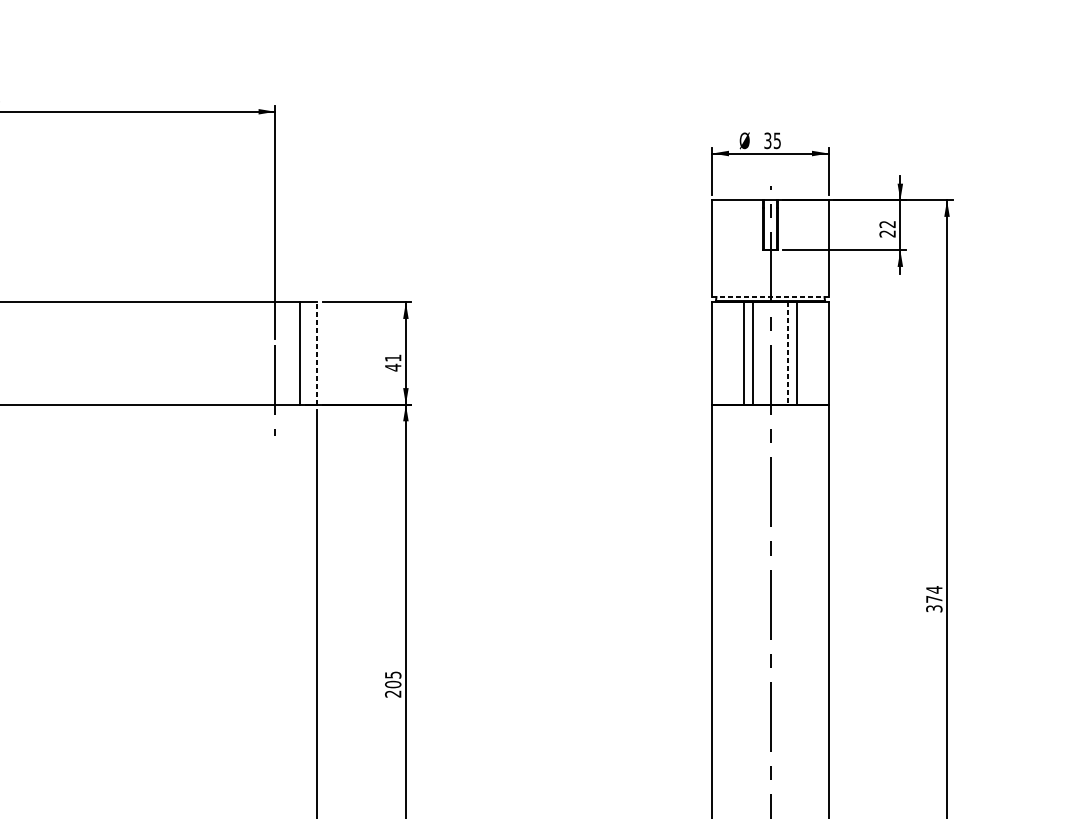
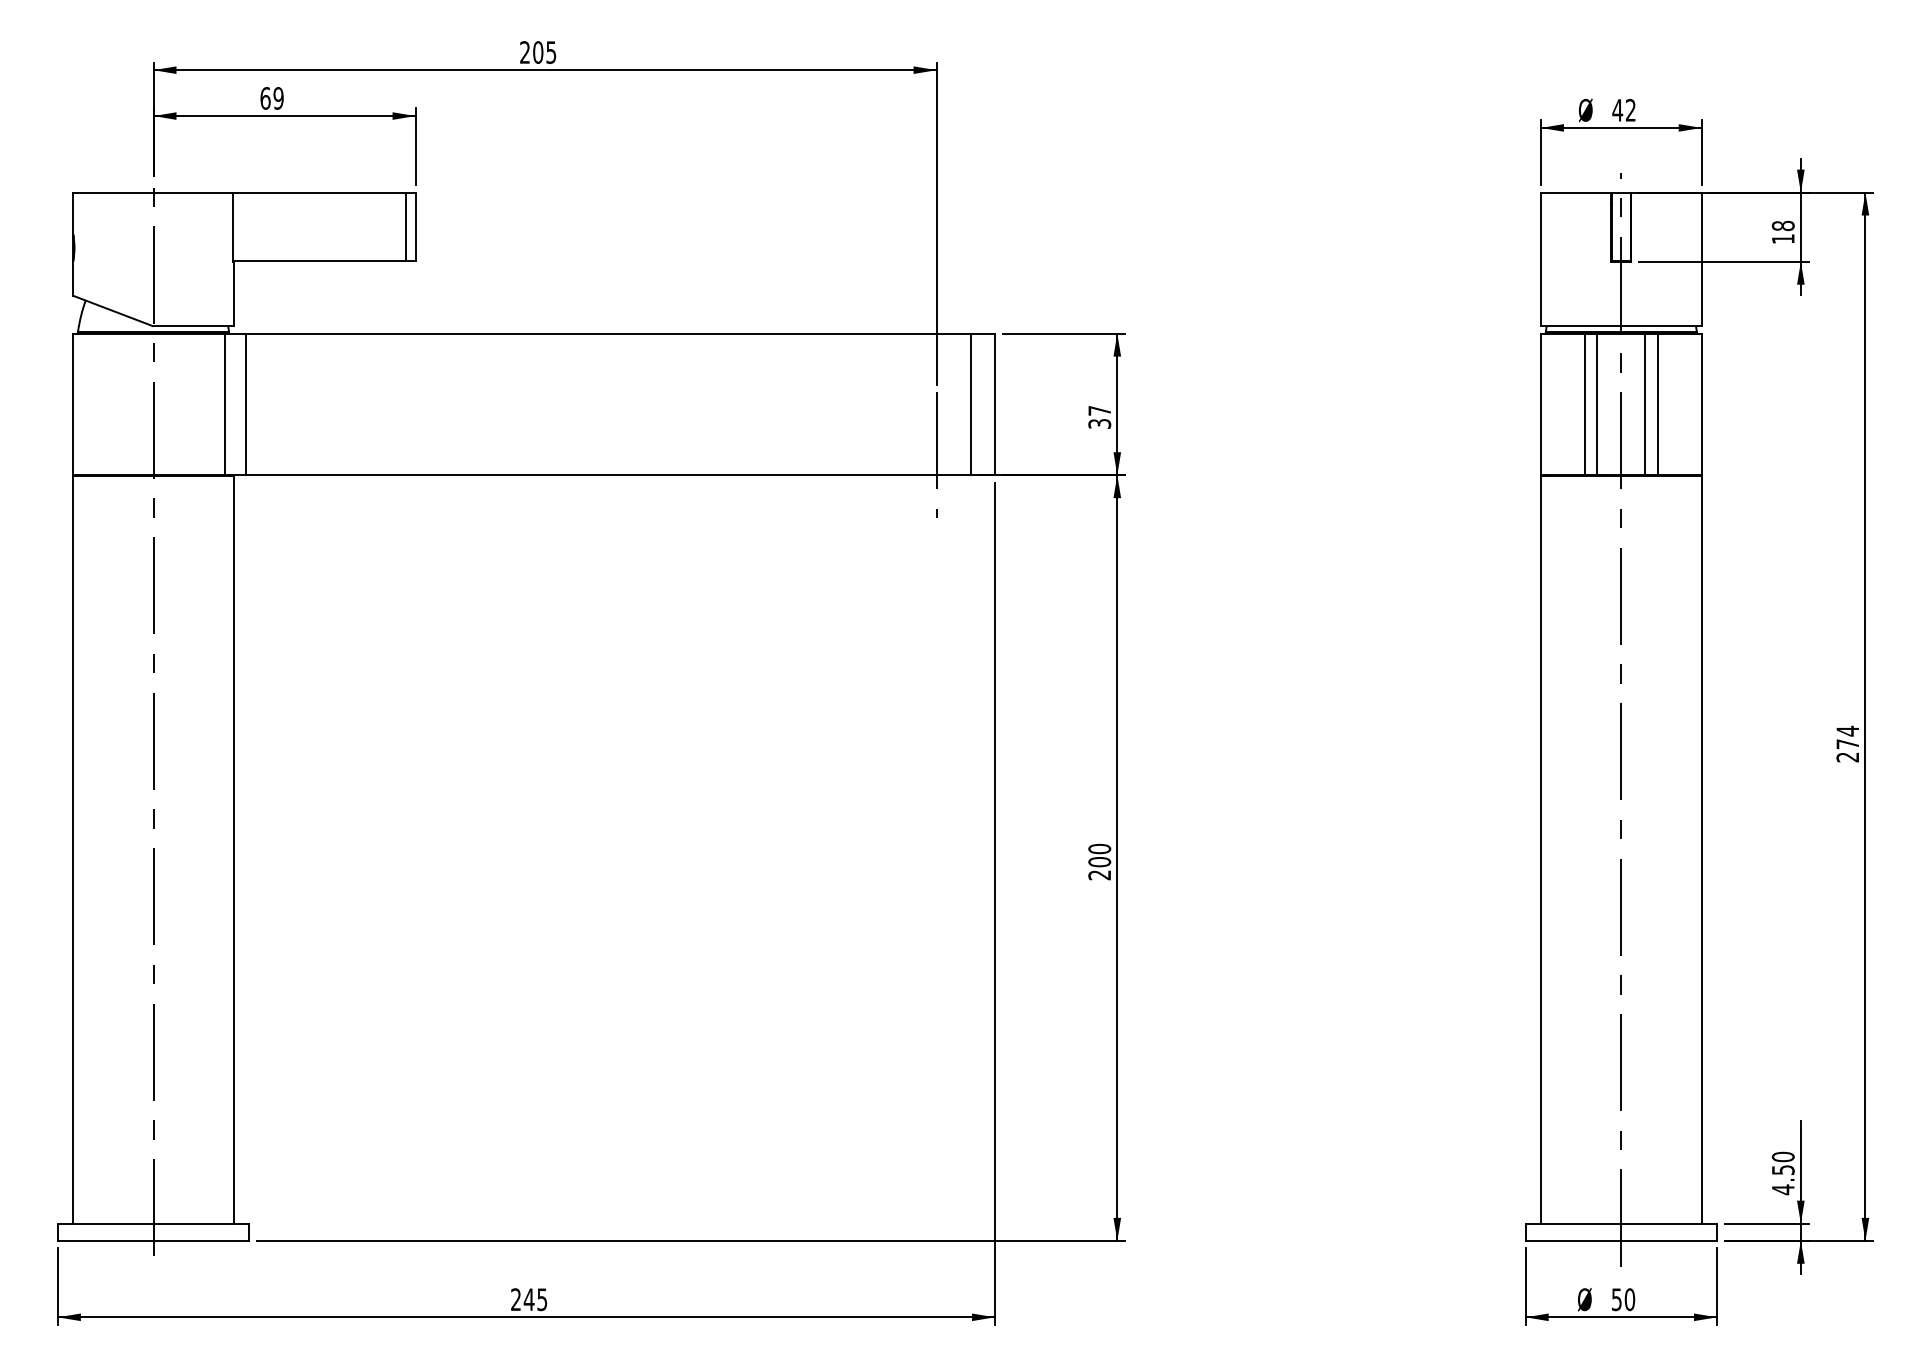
text: (772, 140) -> (1623, 109), 35 -> 42
text: (887, 229) -> (1782, 232), 22 -> 18
line: (770, 297) -> (1621, 326), dashed -> solid
line: (317, 353) -> (994, 404), dashed -> solid
line: (787, 353) -> (1645, 404), dashed -> solid
text: (393, 362) -> (1099, 417), 41 -> 37
text: (934, 608) -> (1847, 757), 374 -> 274
text: (393, 674) -> (1099, 848), 205 -> 200

